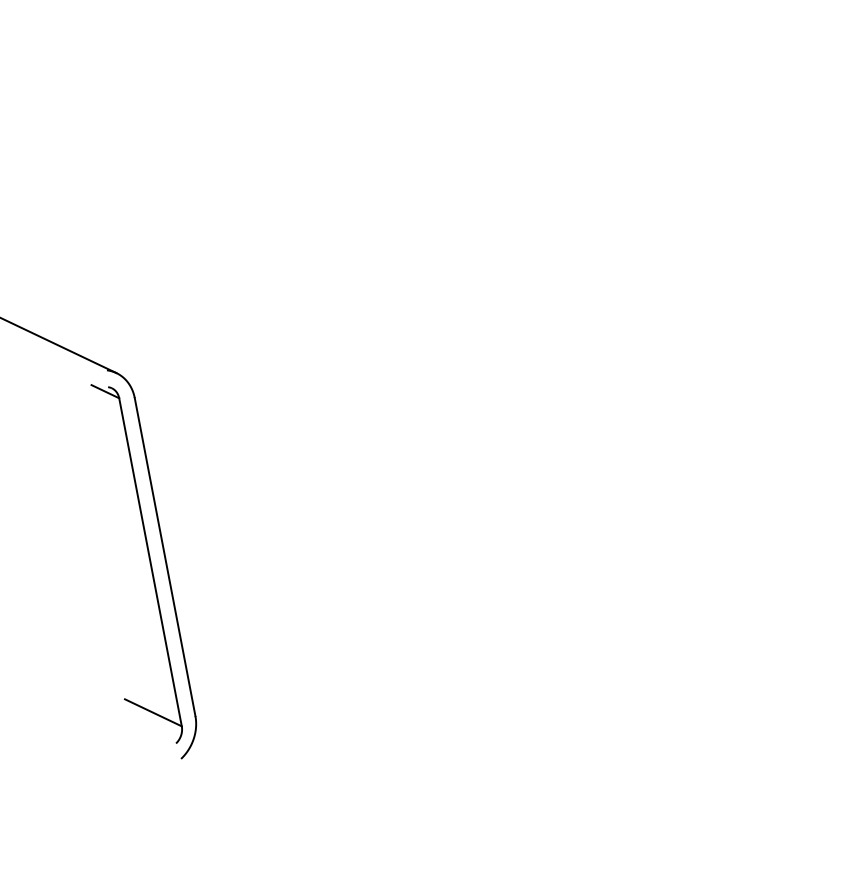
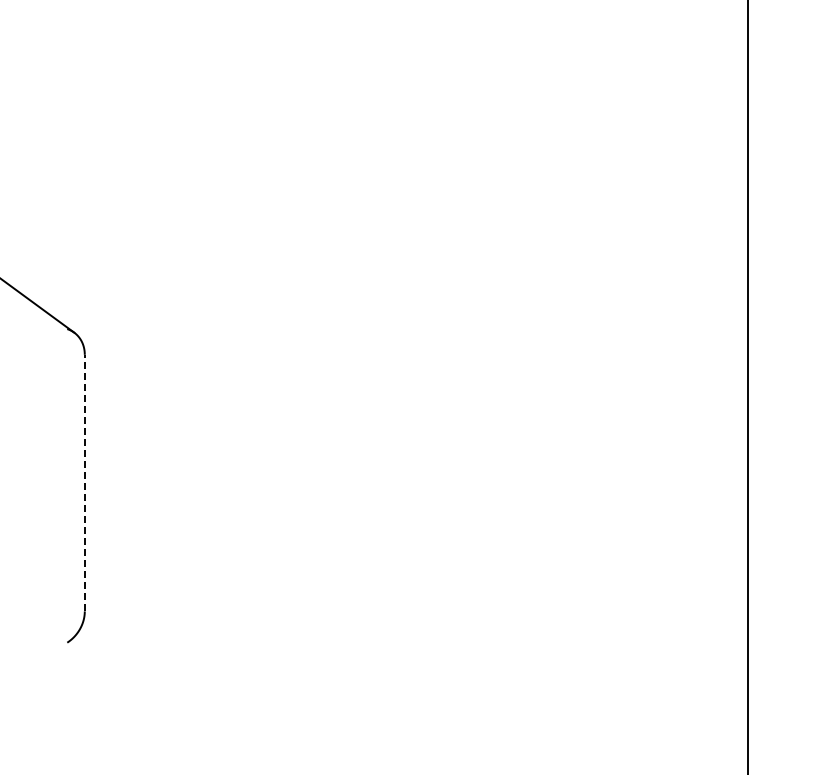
line: (164, 556) -> (84, 482), solid -> dashed
part: (149, 560) -> (72, 483), removed

